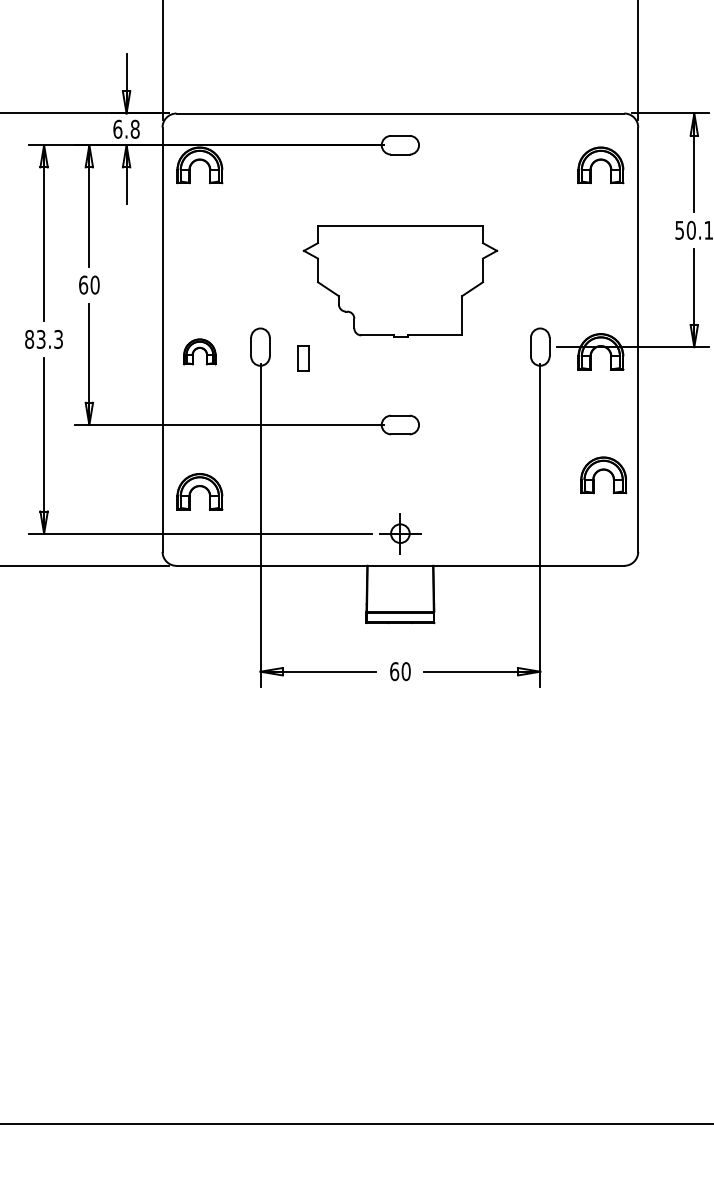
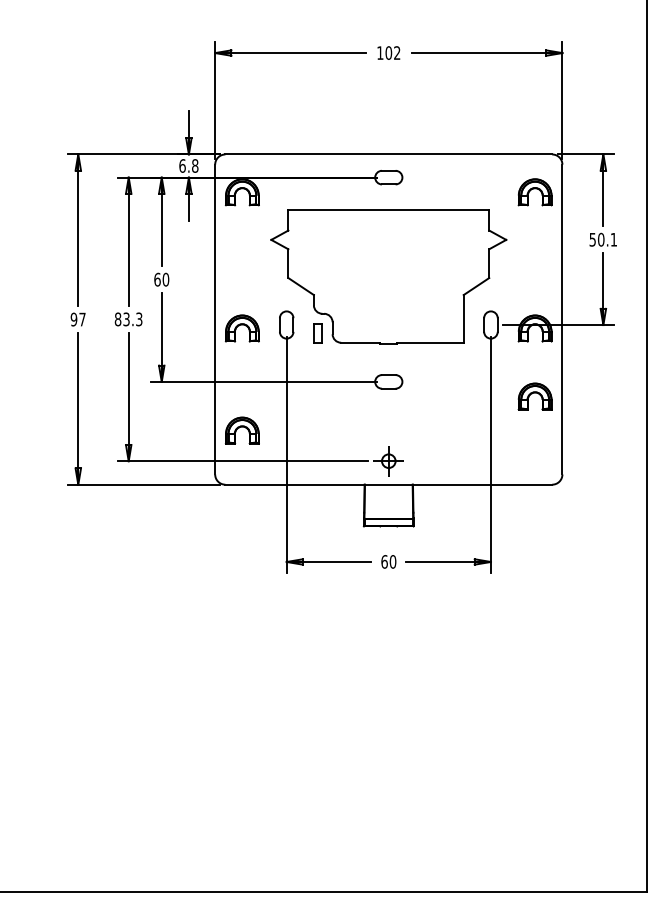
part: (399, 280) -> (388, 276), size x1.67
part: (199, 351) -> (242, 328), size x1.43
part: (602, 475) -> (534, 396), moved

